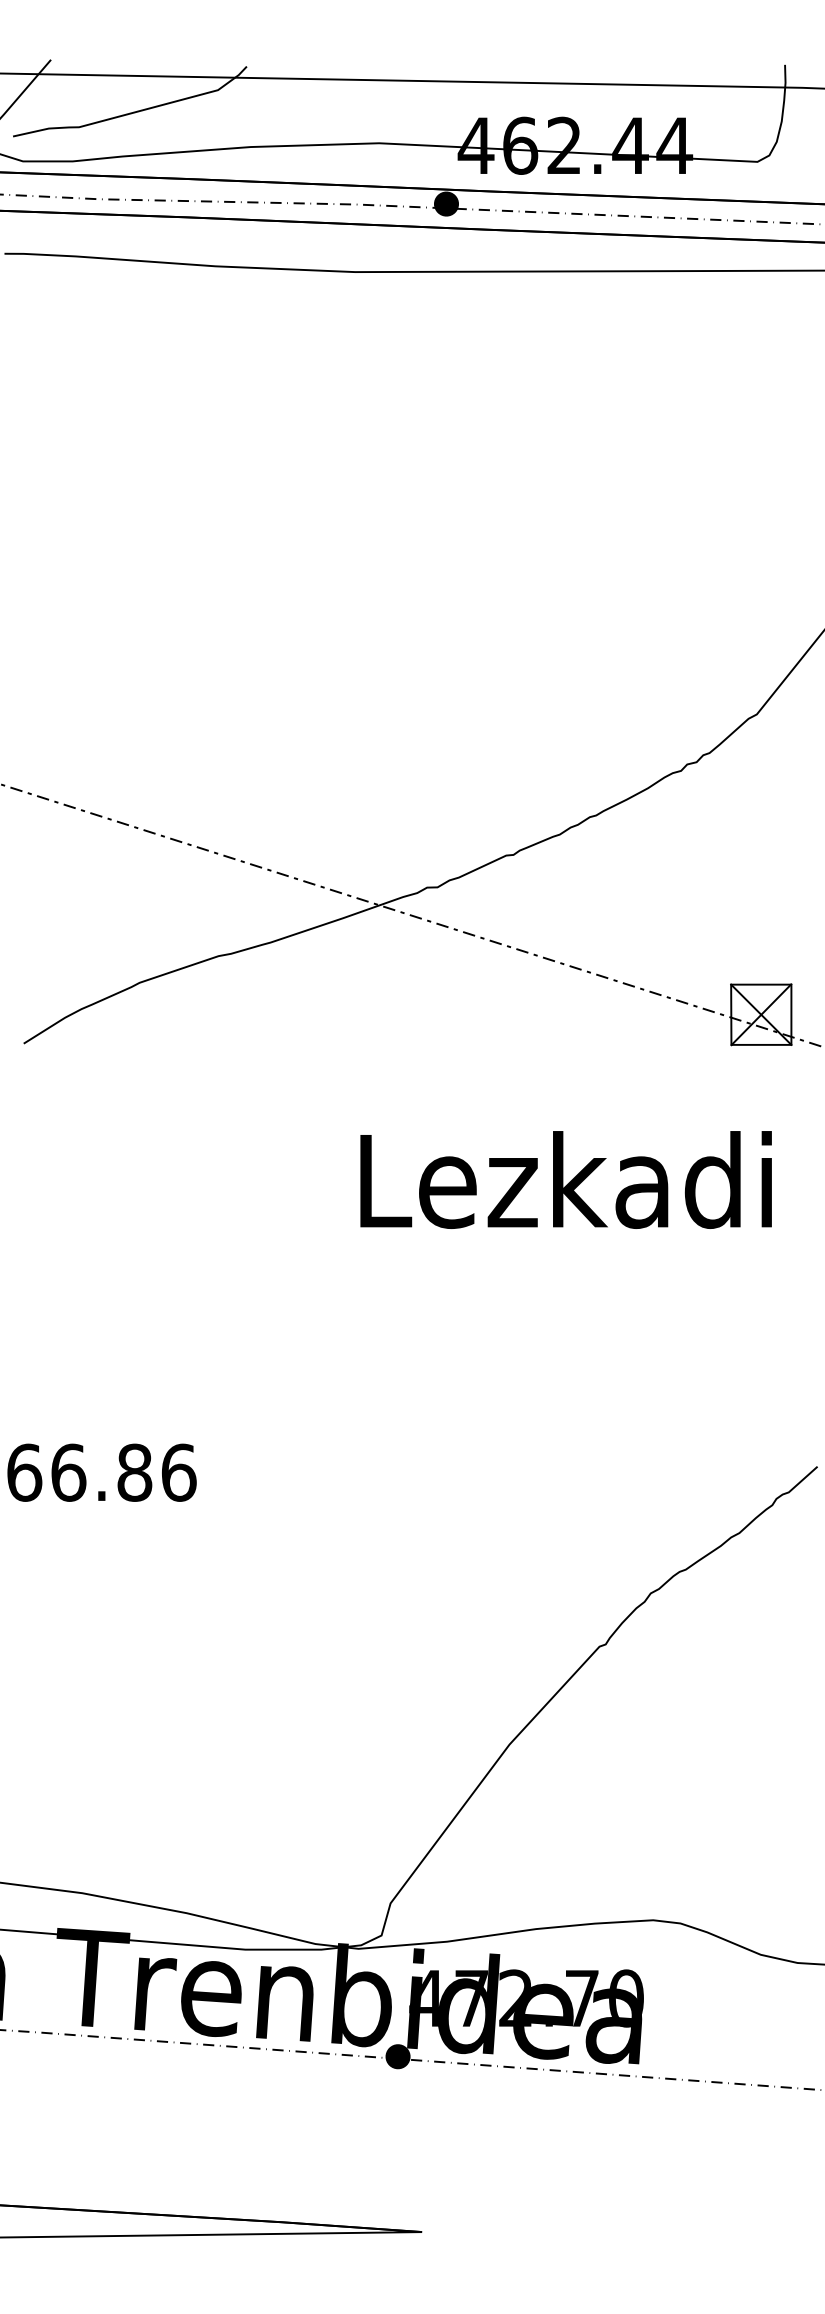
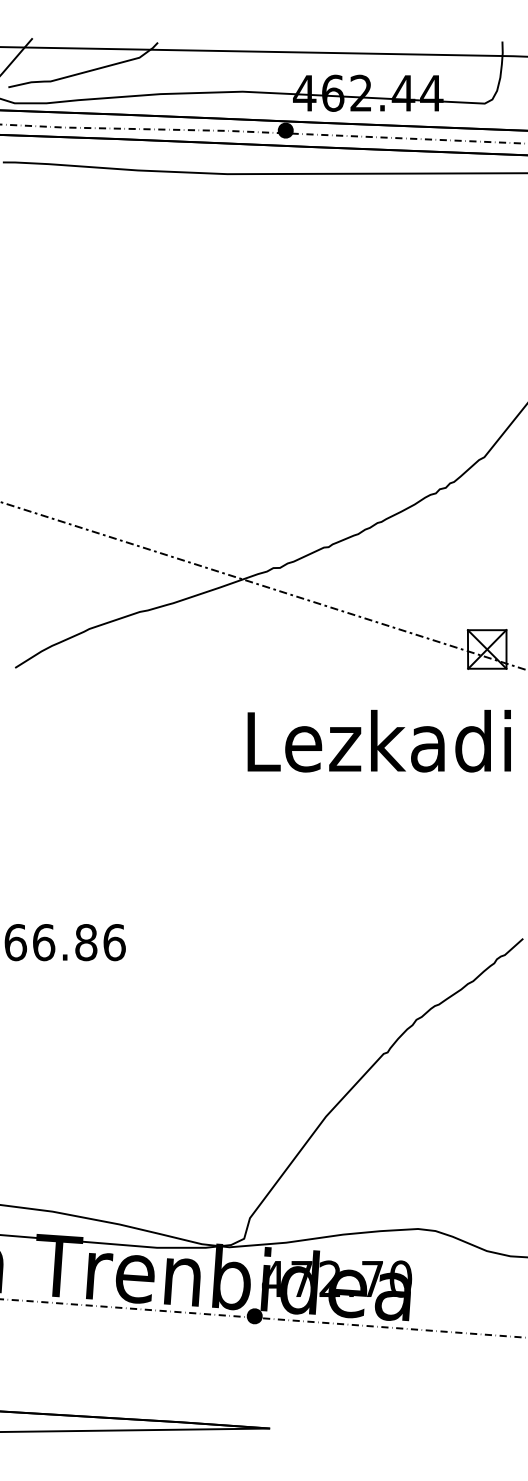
text: (564, 1180) -> (378, 741), moved

